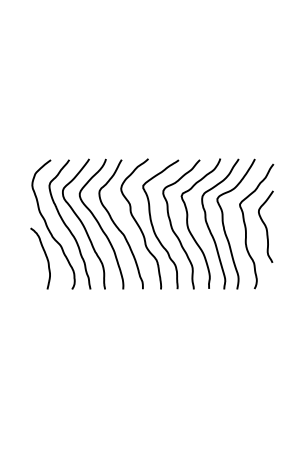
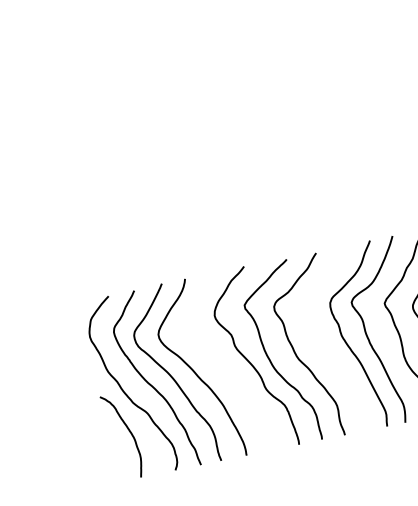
curve: (188, 223) -> (318, 344), removed
curve: (117, 226) -> (220, 369), removed

